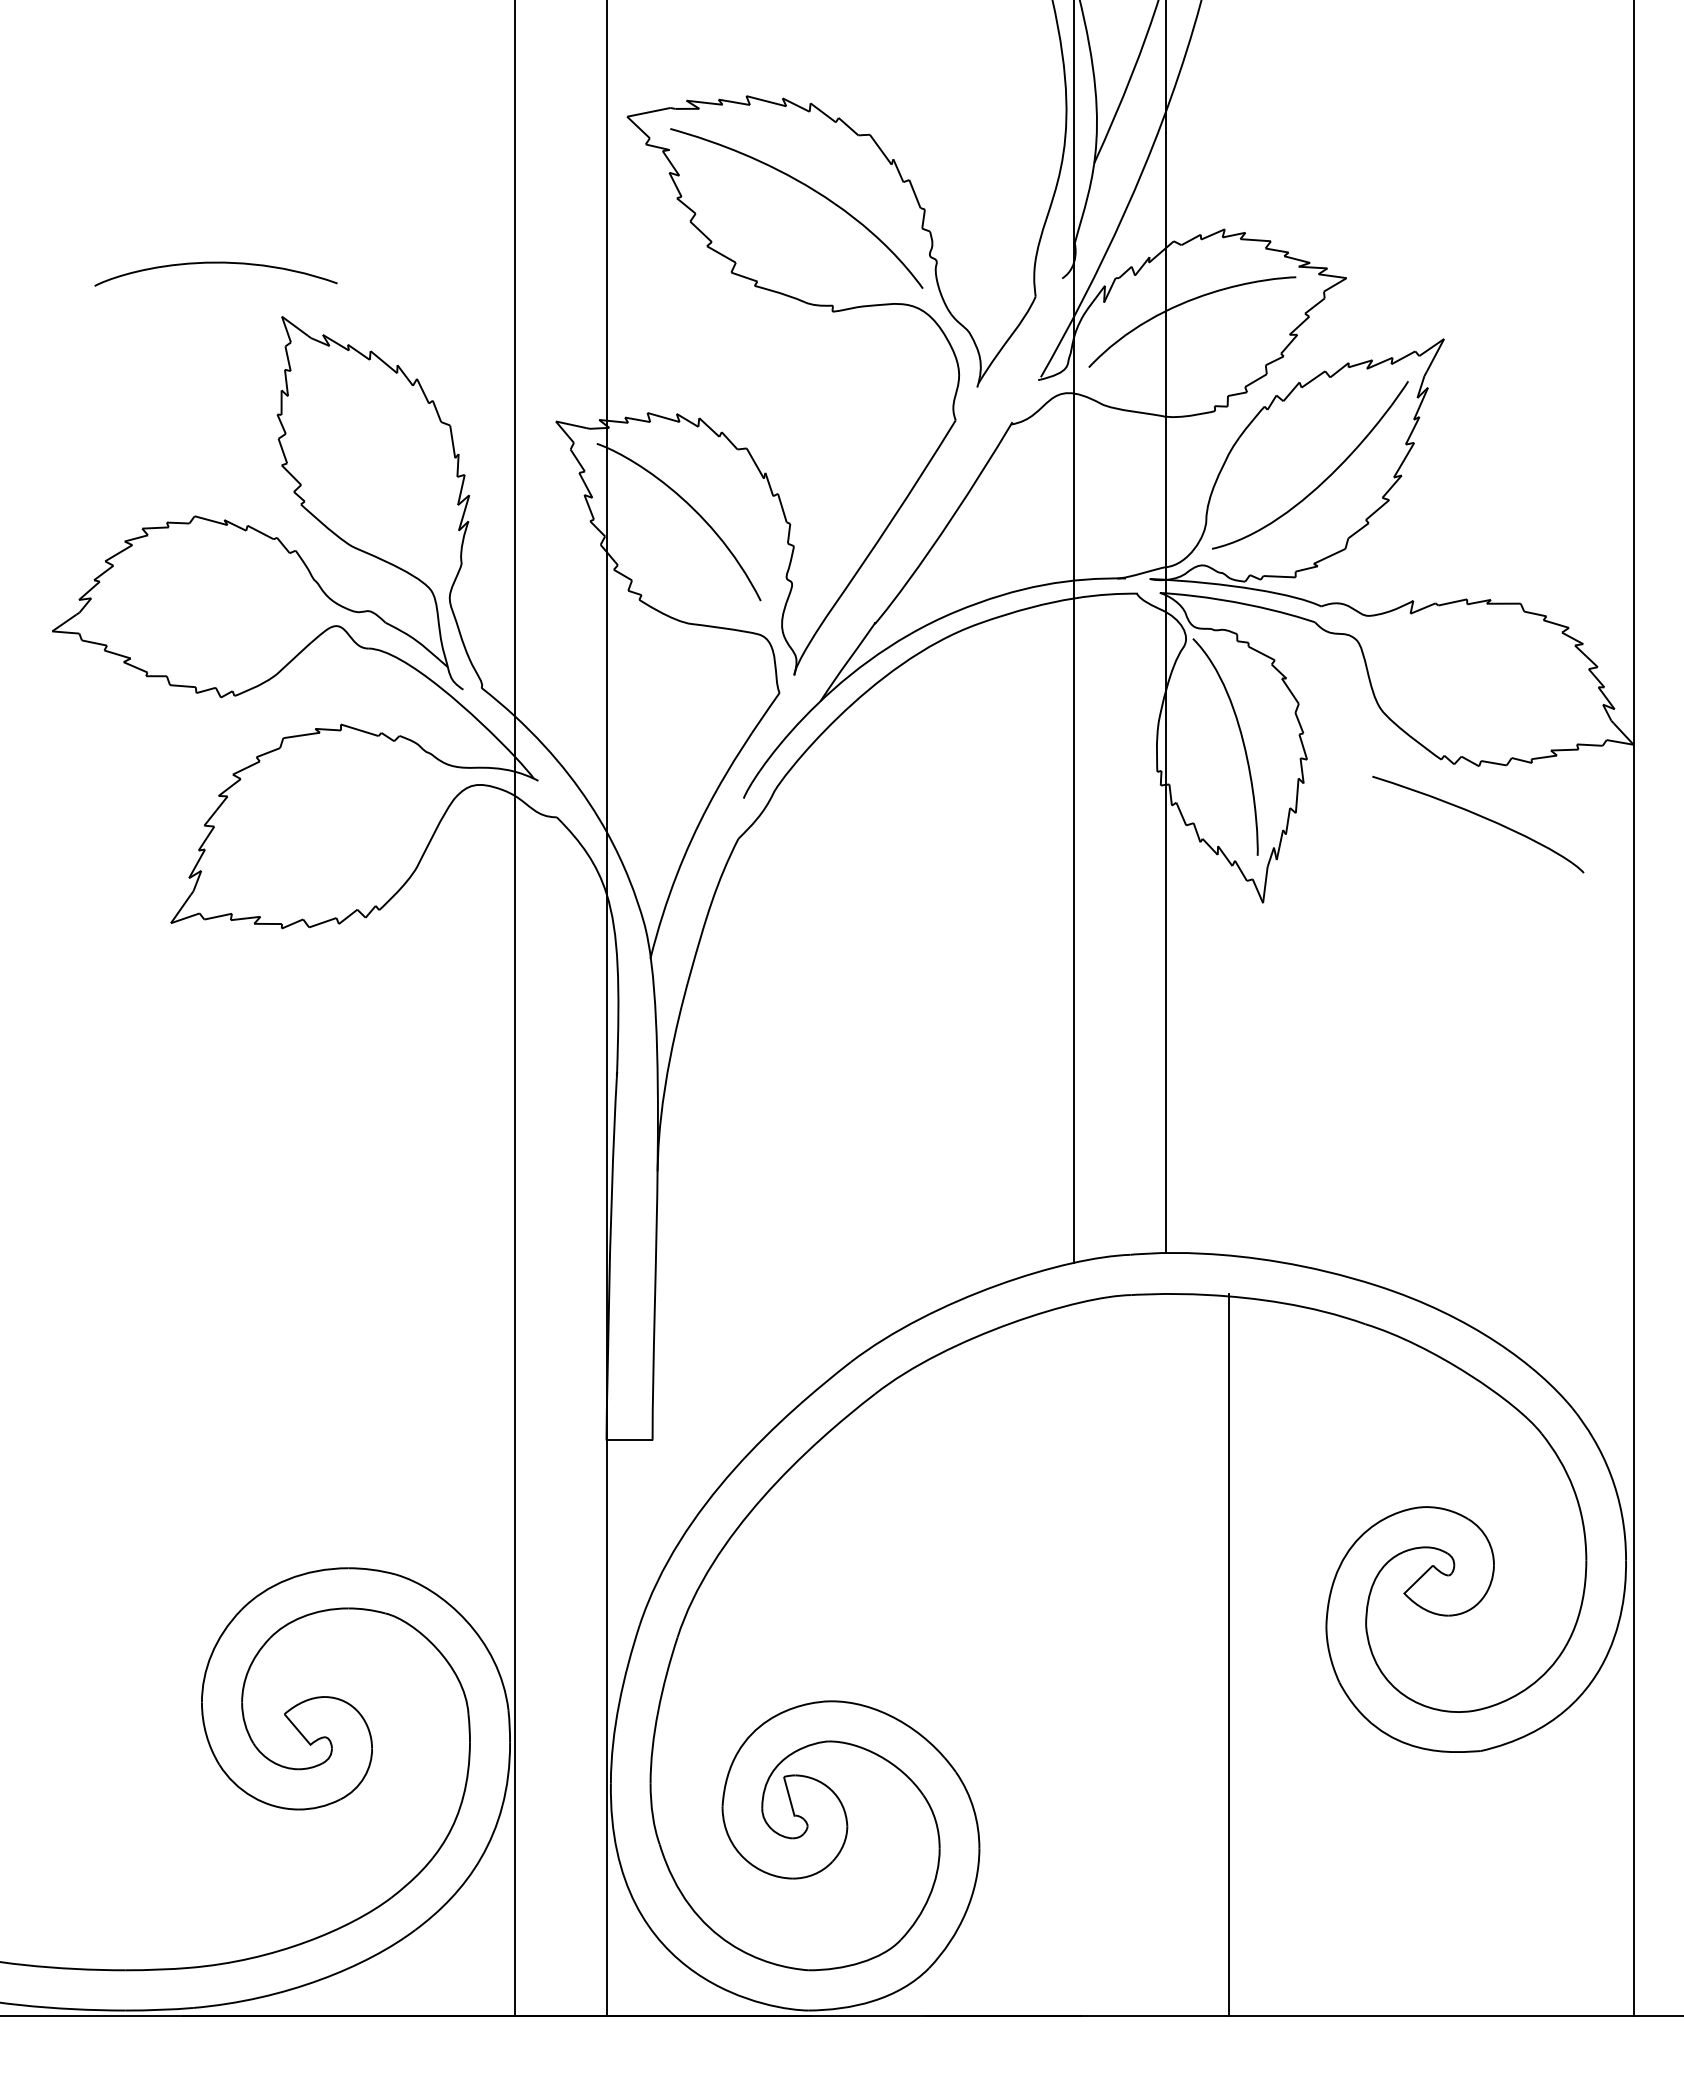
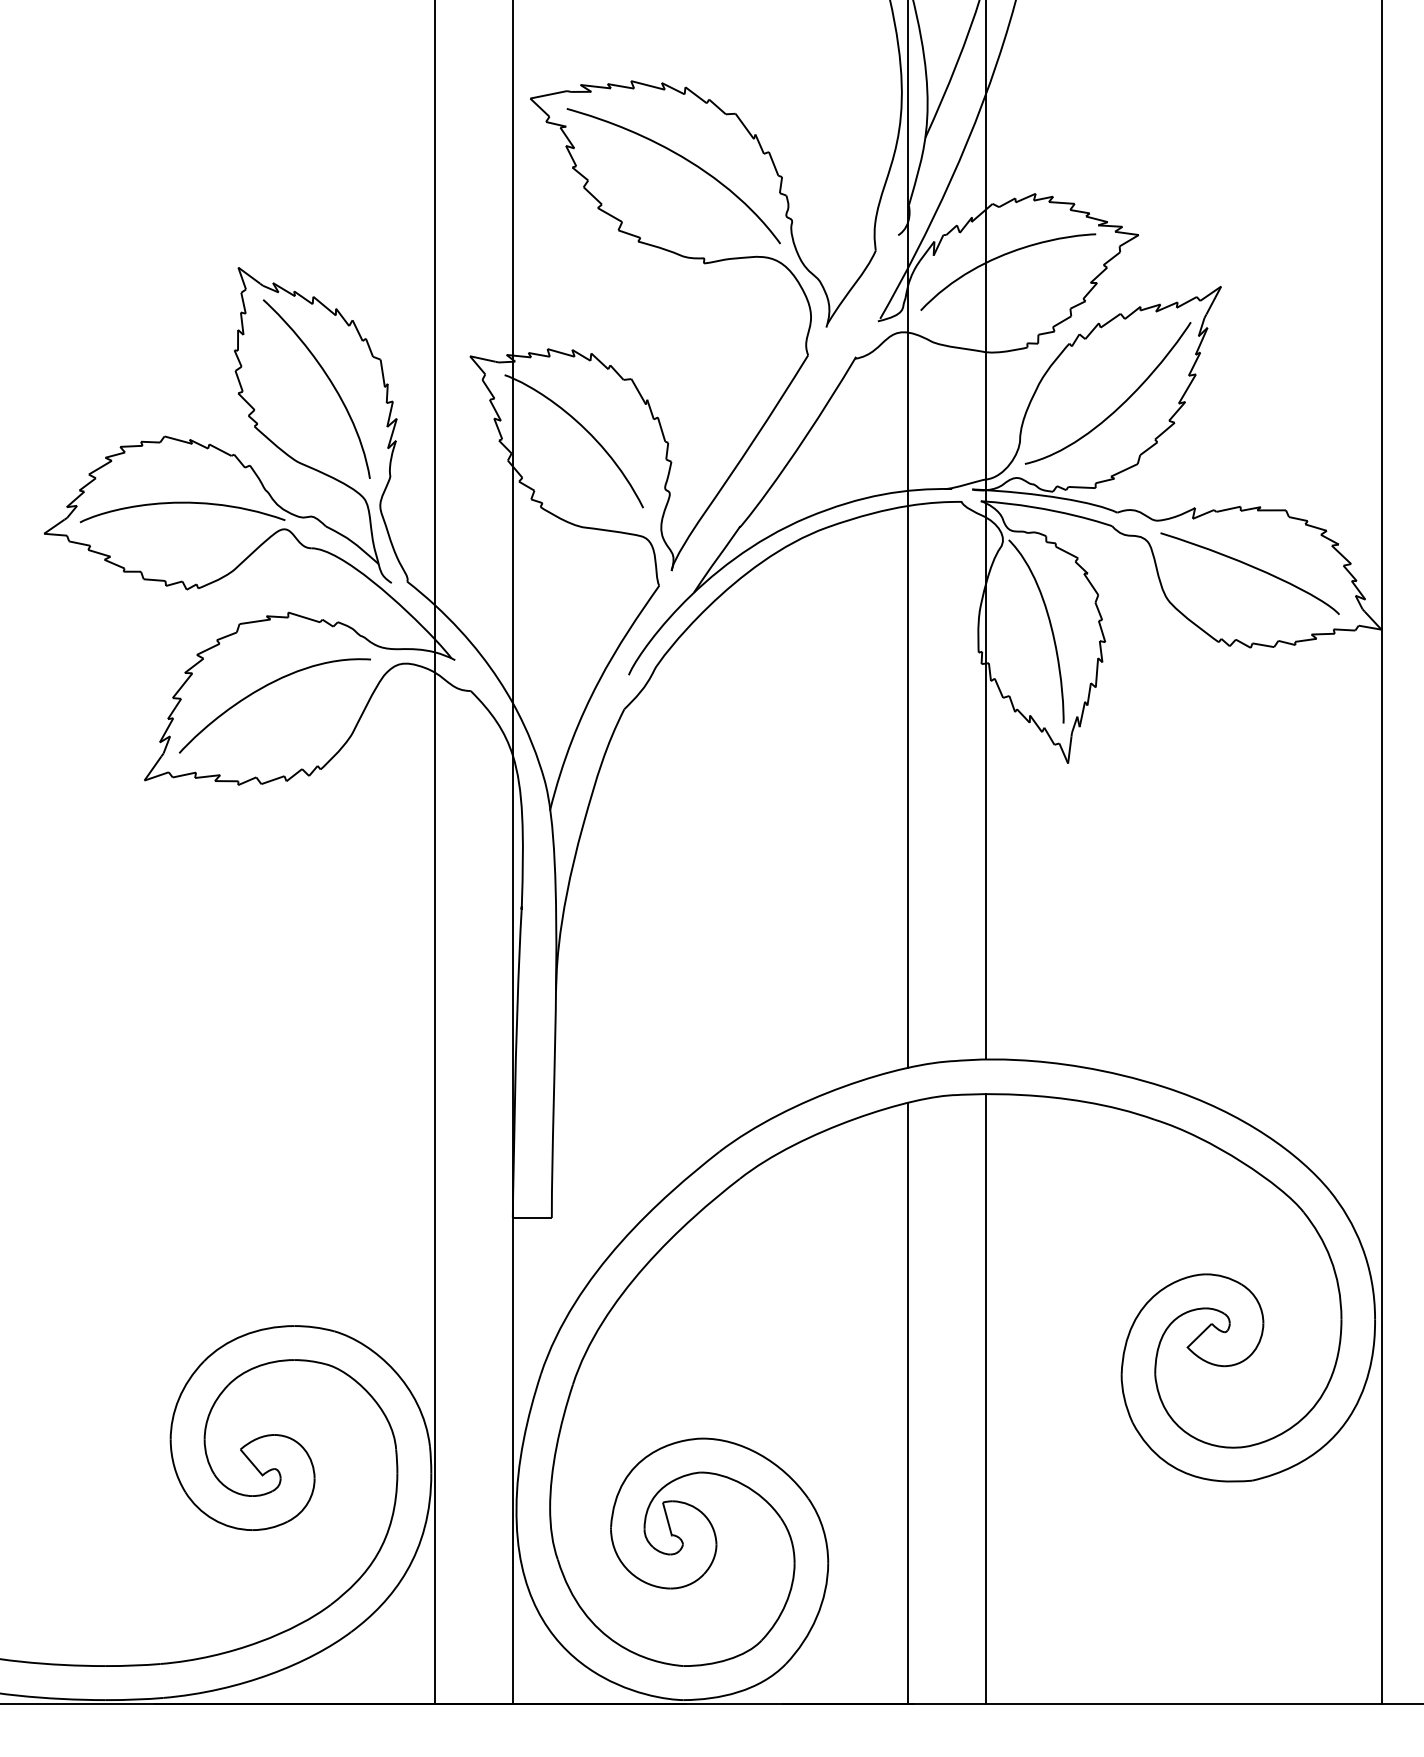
curve: (215, 263) -> (182, 503), moved
curve: (389, 450) -> (329, 380), added
curve: (314, 812) -> (265, 686), added
curve: (1481, 817) -> (1252, 567), moved
line: (1229, 1654) -> (986, 1399), moved
line: (1074, 1659) -> (908, 1403), added

